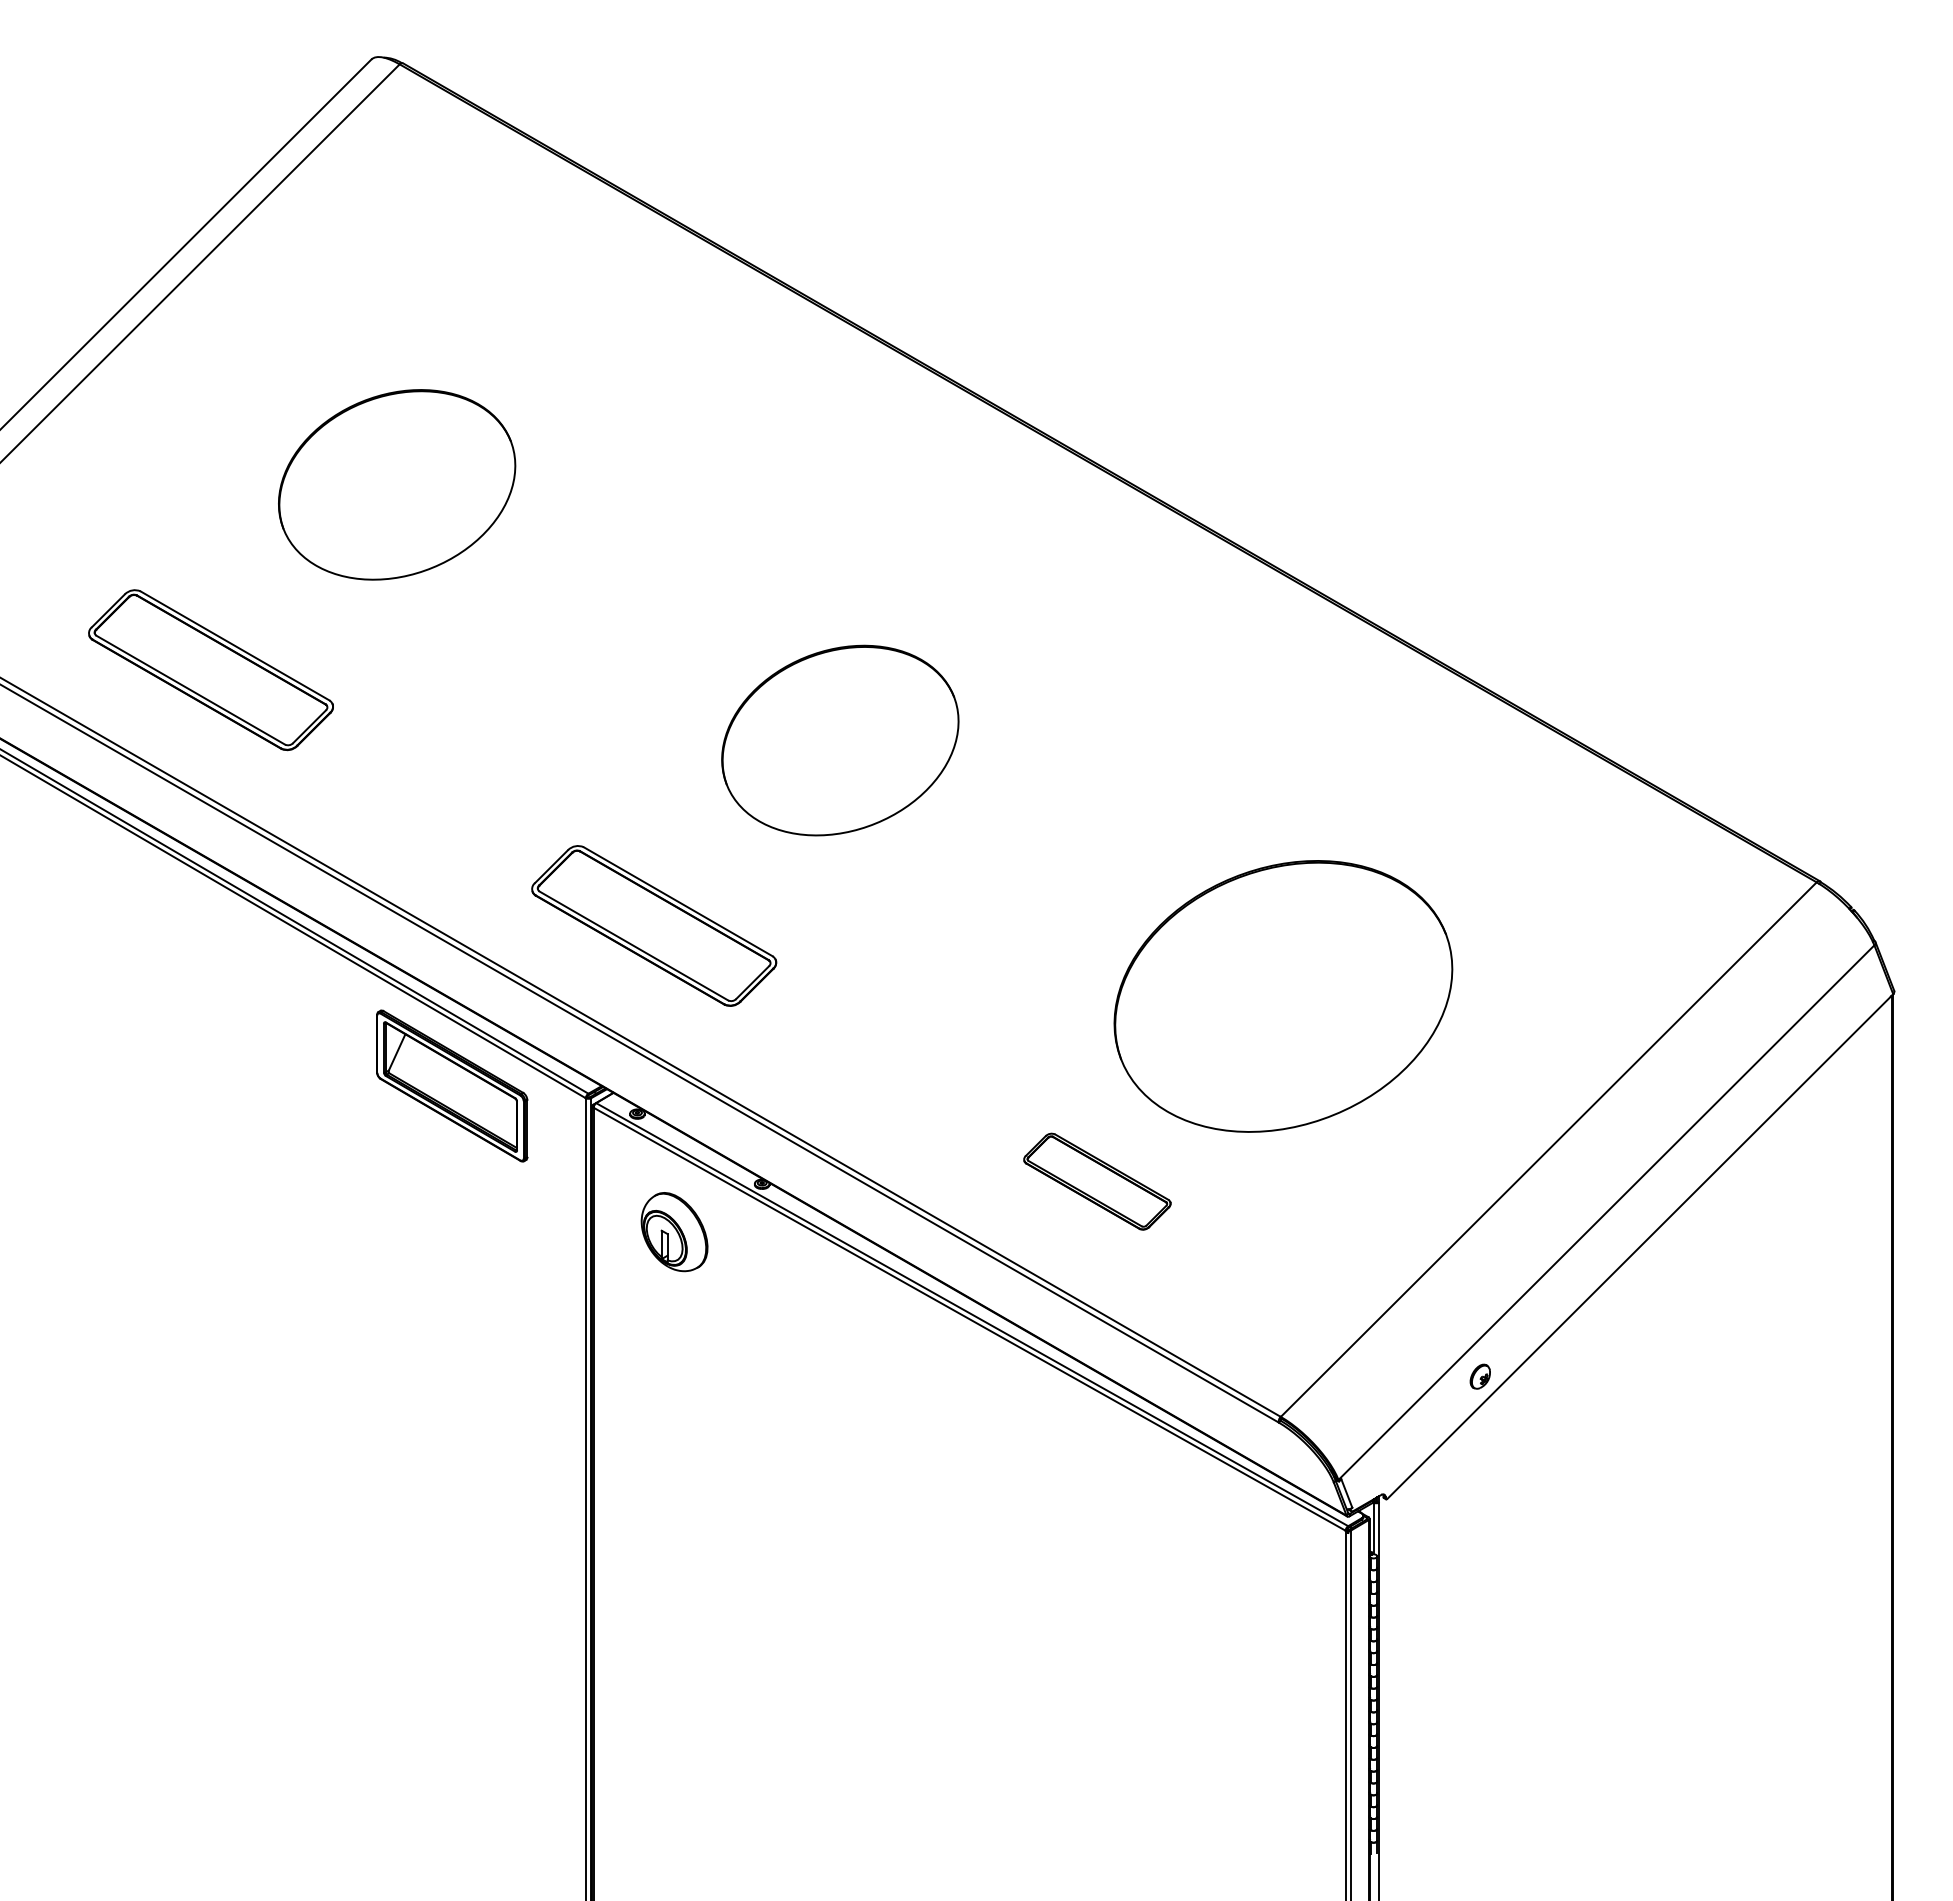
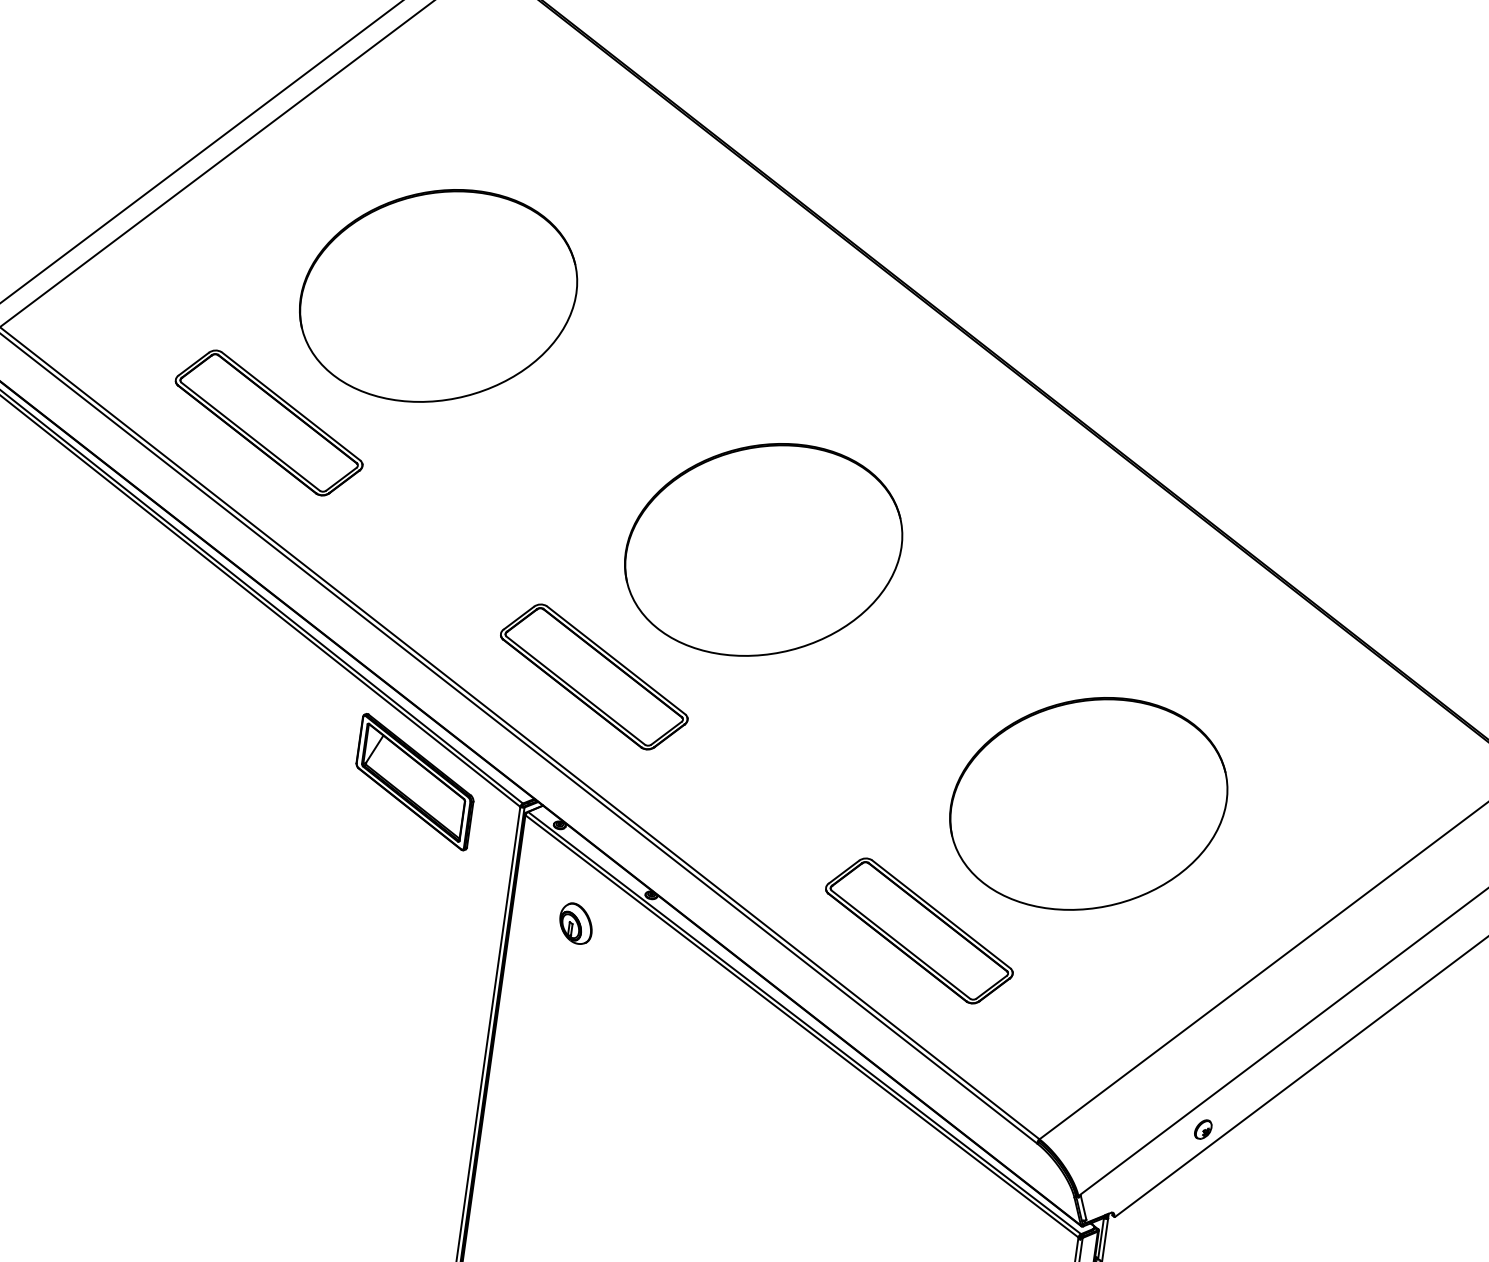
part: (396, 484) -> (438, 295), size x1.43
part: (840, 740) -> (763, 549), size x1.43
part: (1097, 1181) -> (919, 930), size x1.67
part: (674, 1231) -> (576, 923), size x0.62

